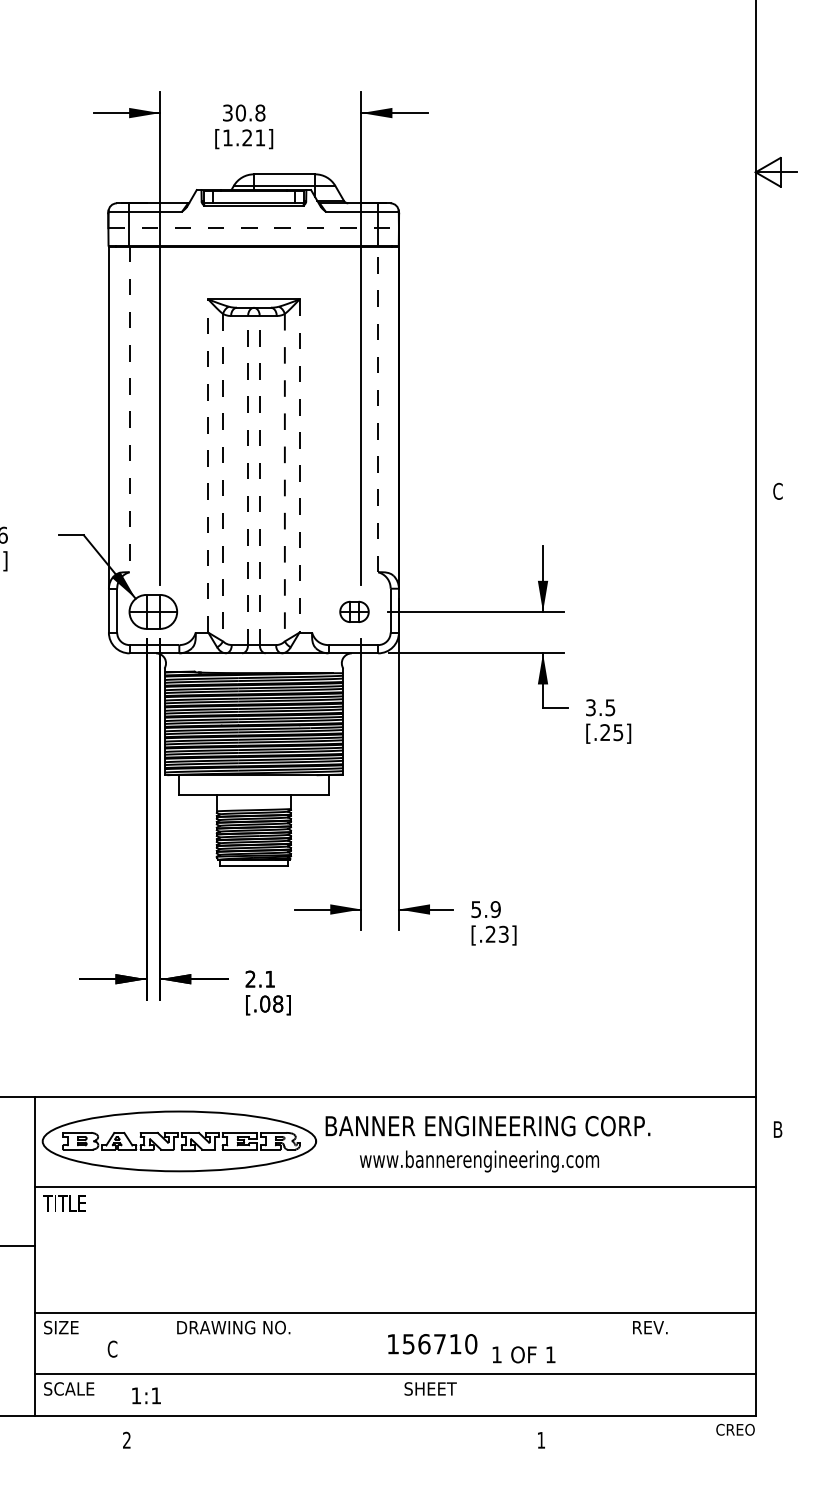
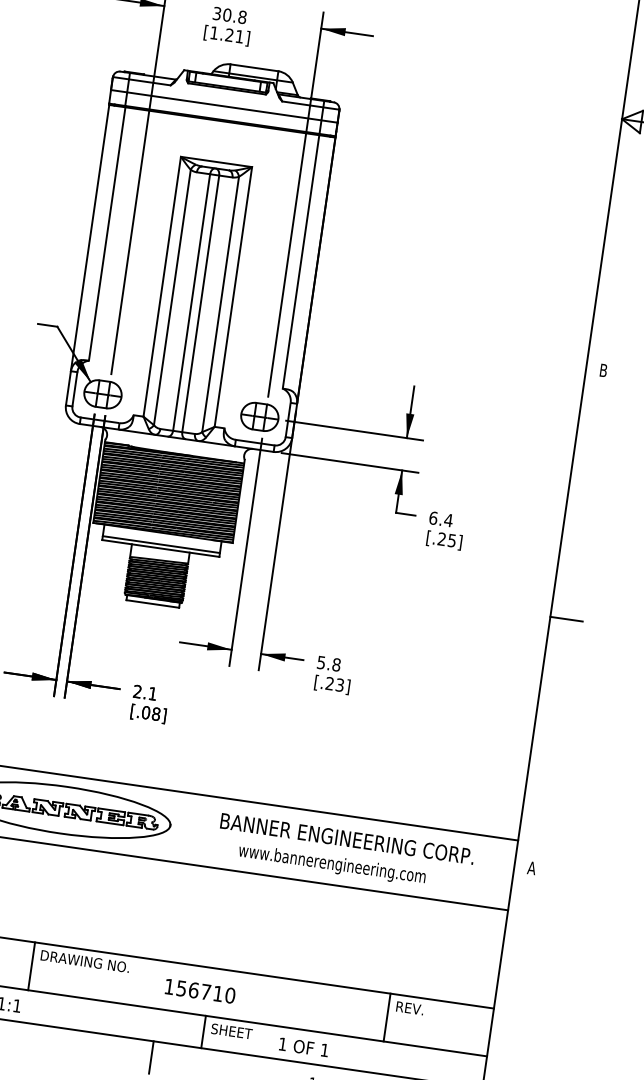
line: (254, 228) -> (224, 106), dashed -> solid
line: (378, 408) -> (301, 260), dashed -> solid
line: (129, 409) -> (107, 233), dashed -> solid
line: (208, 466) -> (162, 287), dashed -> solid
line: (299, 466) -> (233, 297), dashed -> solid
line: (223, 477) -> (172, 297), dashed -> solid
line: (284, 477) -> (220, 304), dashed -> solid
line: (248, 480) -> (191, 302), dashed -> solid
line: (259, 480) -> (200, 303), dashed -> solid
text: (777, 490) -> (603, 369), C -> B
part: (354, 611) -> (259, 416), size x1.67
text: (600, 707) -> (440, 519), 3.5 -> 6.4
line: (253, 790) -> (161, 544), added
line: (776, 810) -> (566, 619), added
text: (495, 909) -> (336, 664), 5.9 -> 5.8
text: (487, 1126) -> (347, 839), moved
text: (777, 1129) -> (531, 868), B -> A
text: (479, 1161) -> (332, 864), moved
line: (167, 1343) -> (31, 966), added
line: (623, 1343) -> (387, 1017), added
text: (432, 1344) -> (200, 991), moved
text: (523, 1354) -> (303, 1047), moved
line: (395, 1394) -> (203, 1031), added
line: (334, 1435) -> (151, 1056), added

